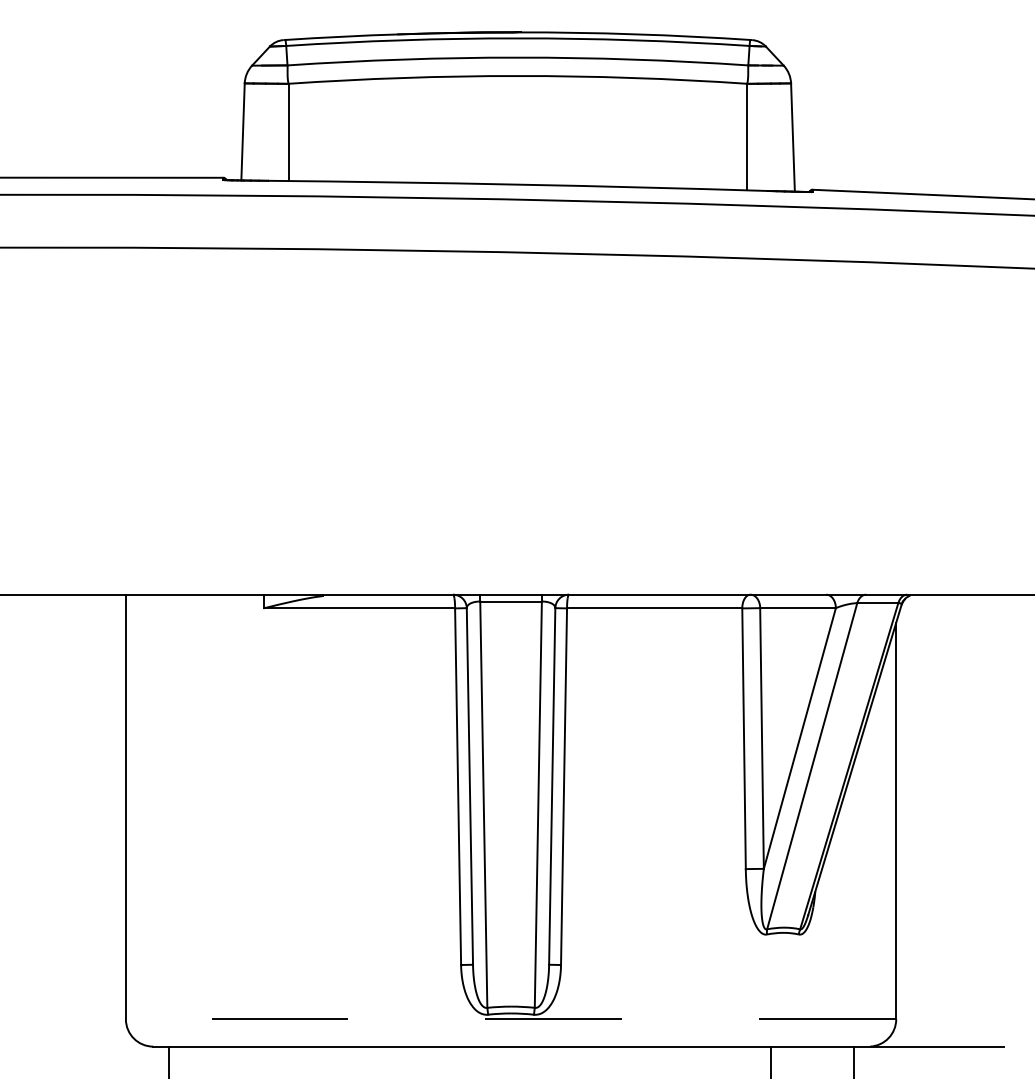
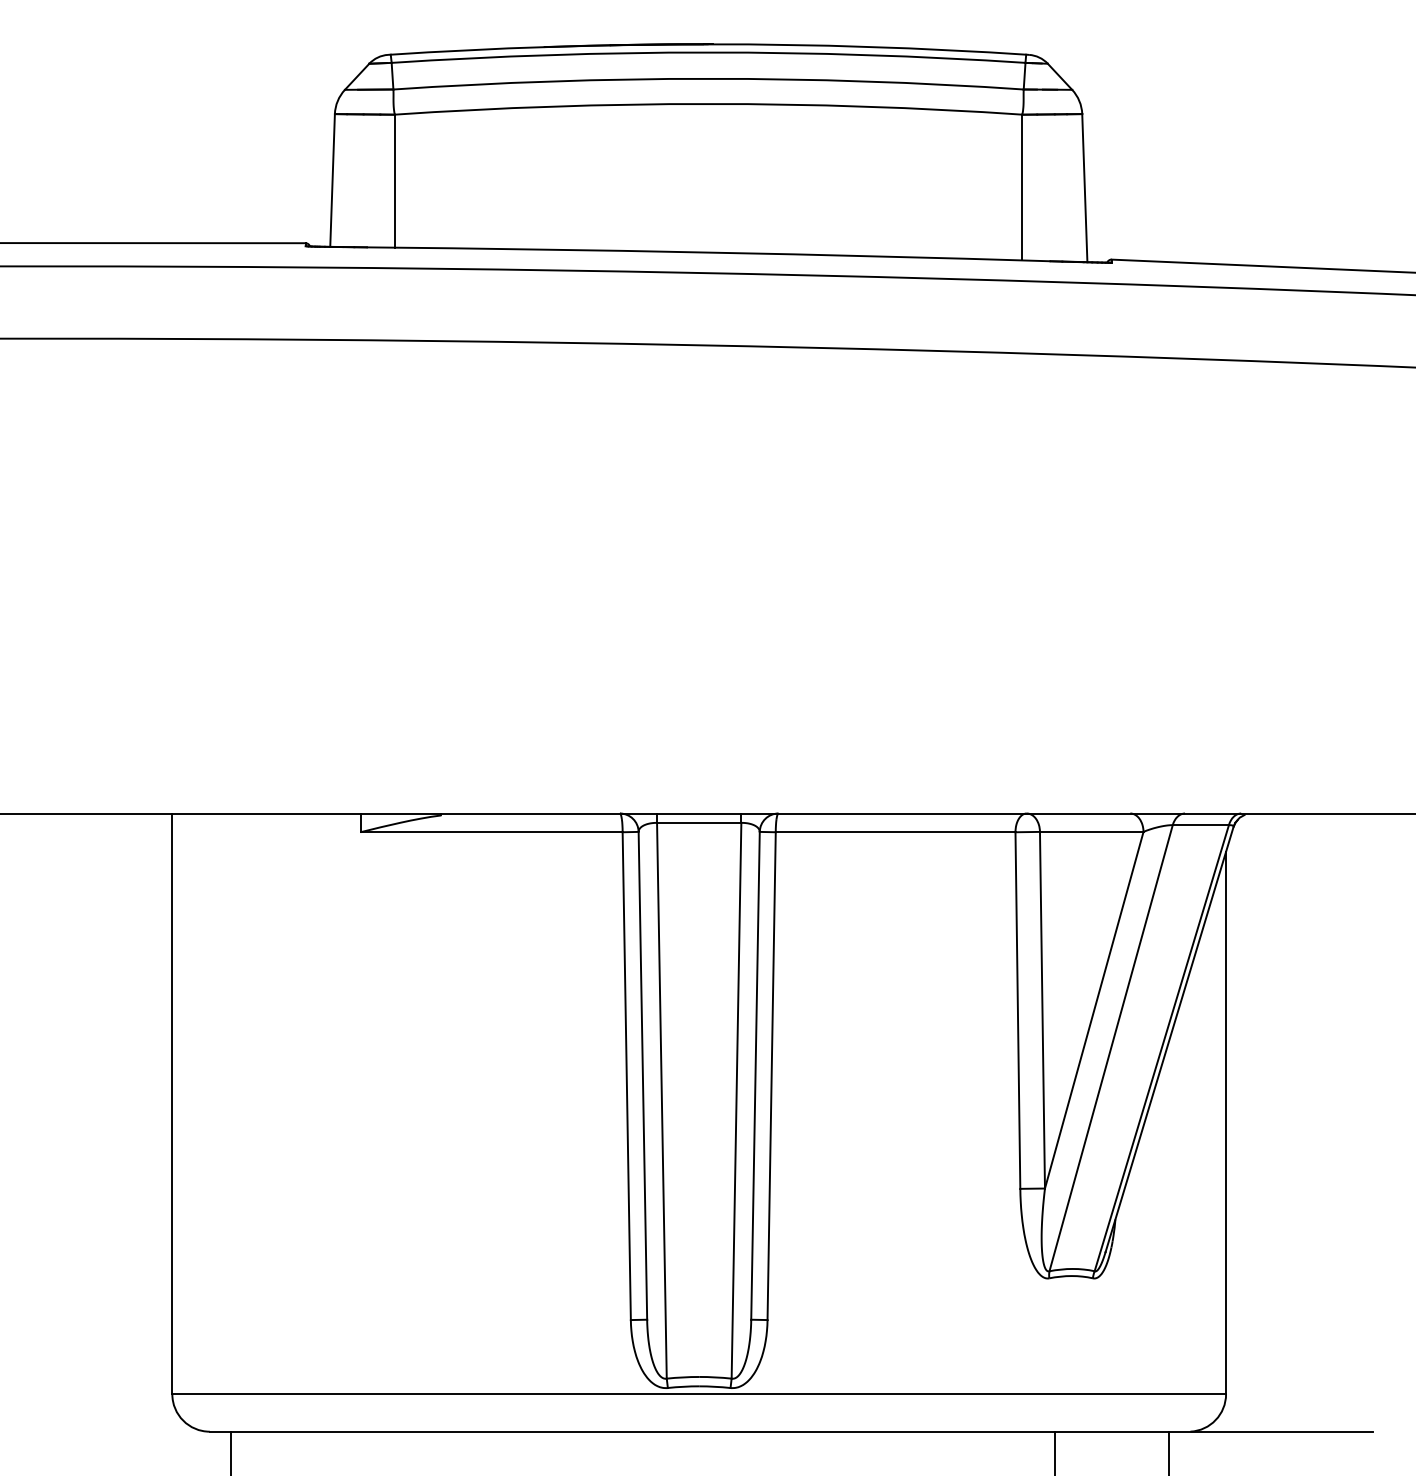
line: (510, 1019) -> (698, 1394), dashed -> solid

